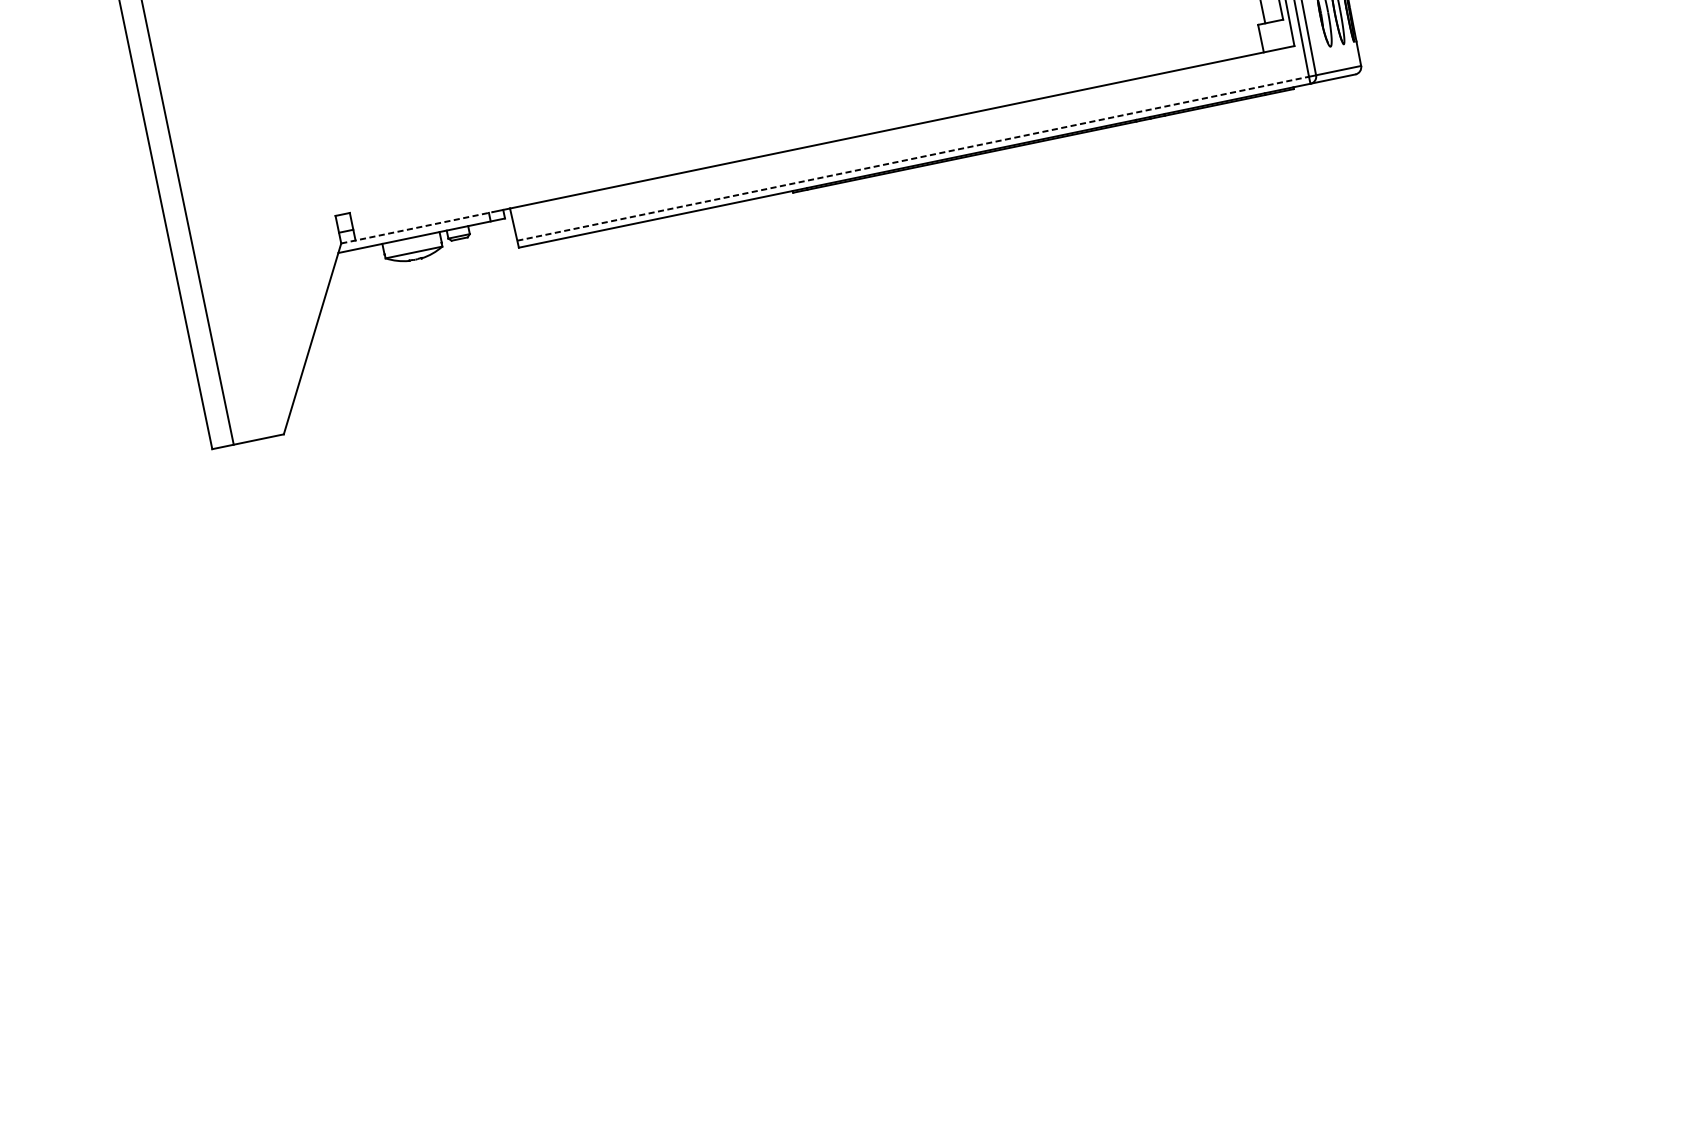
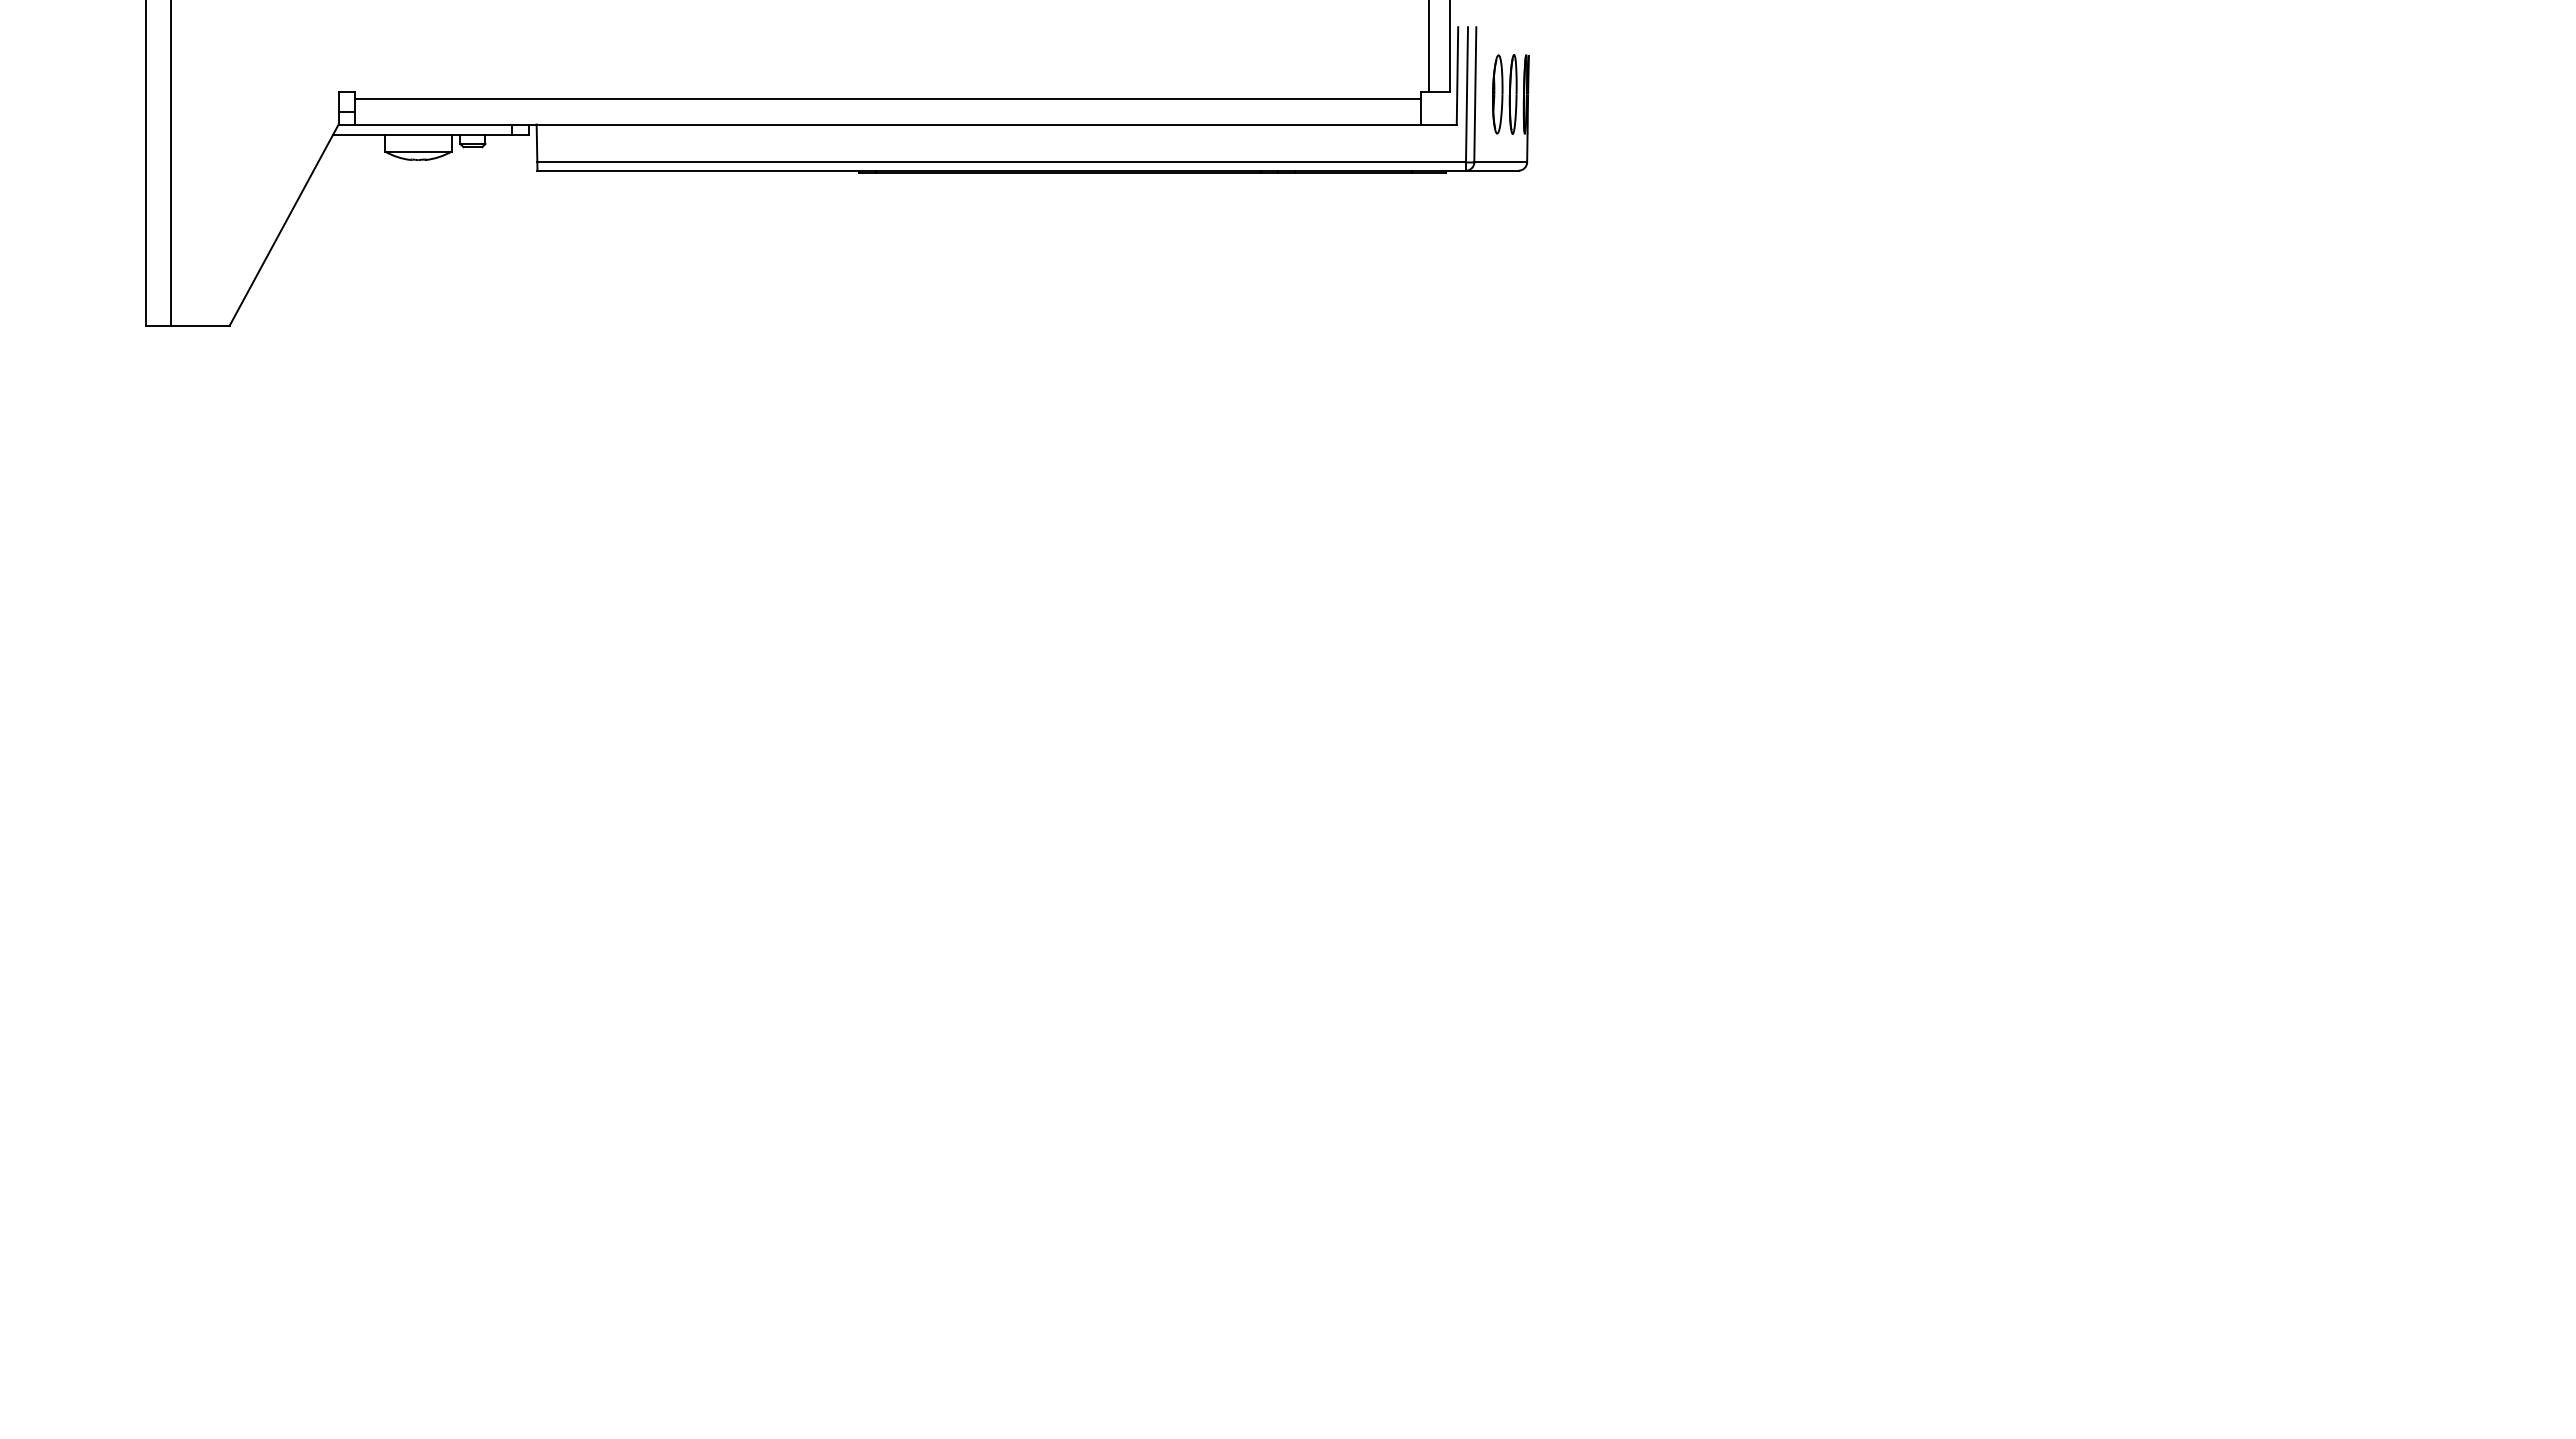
line: (804, 125) -> (887, 99), added
line: (913, 158) -> (1002, 162), dashed -> solid
line: (417, 227) -> (428, 124), dashed -> solid

